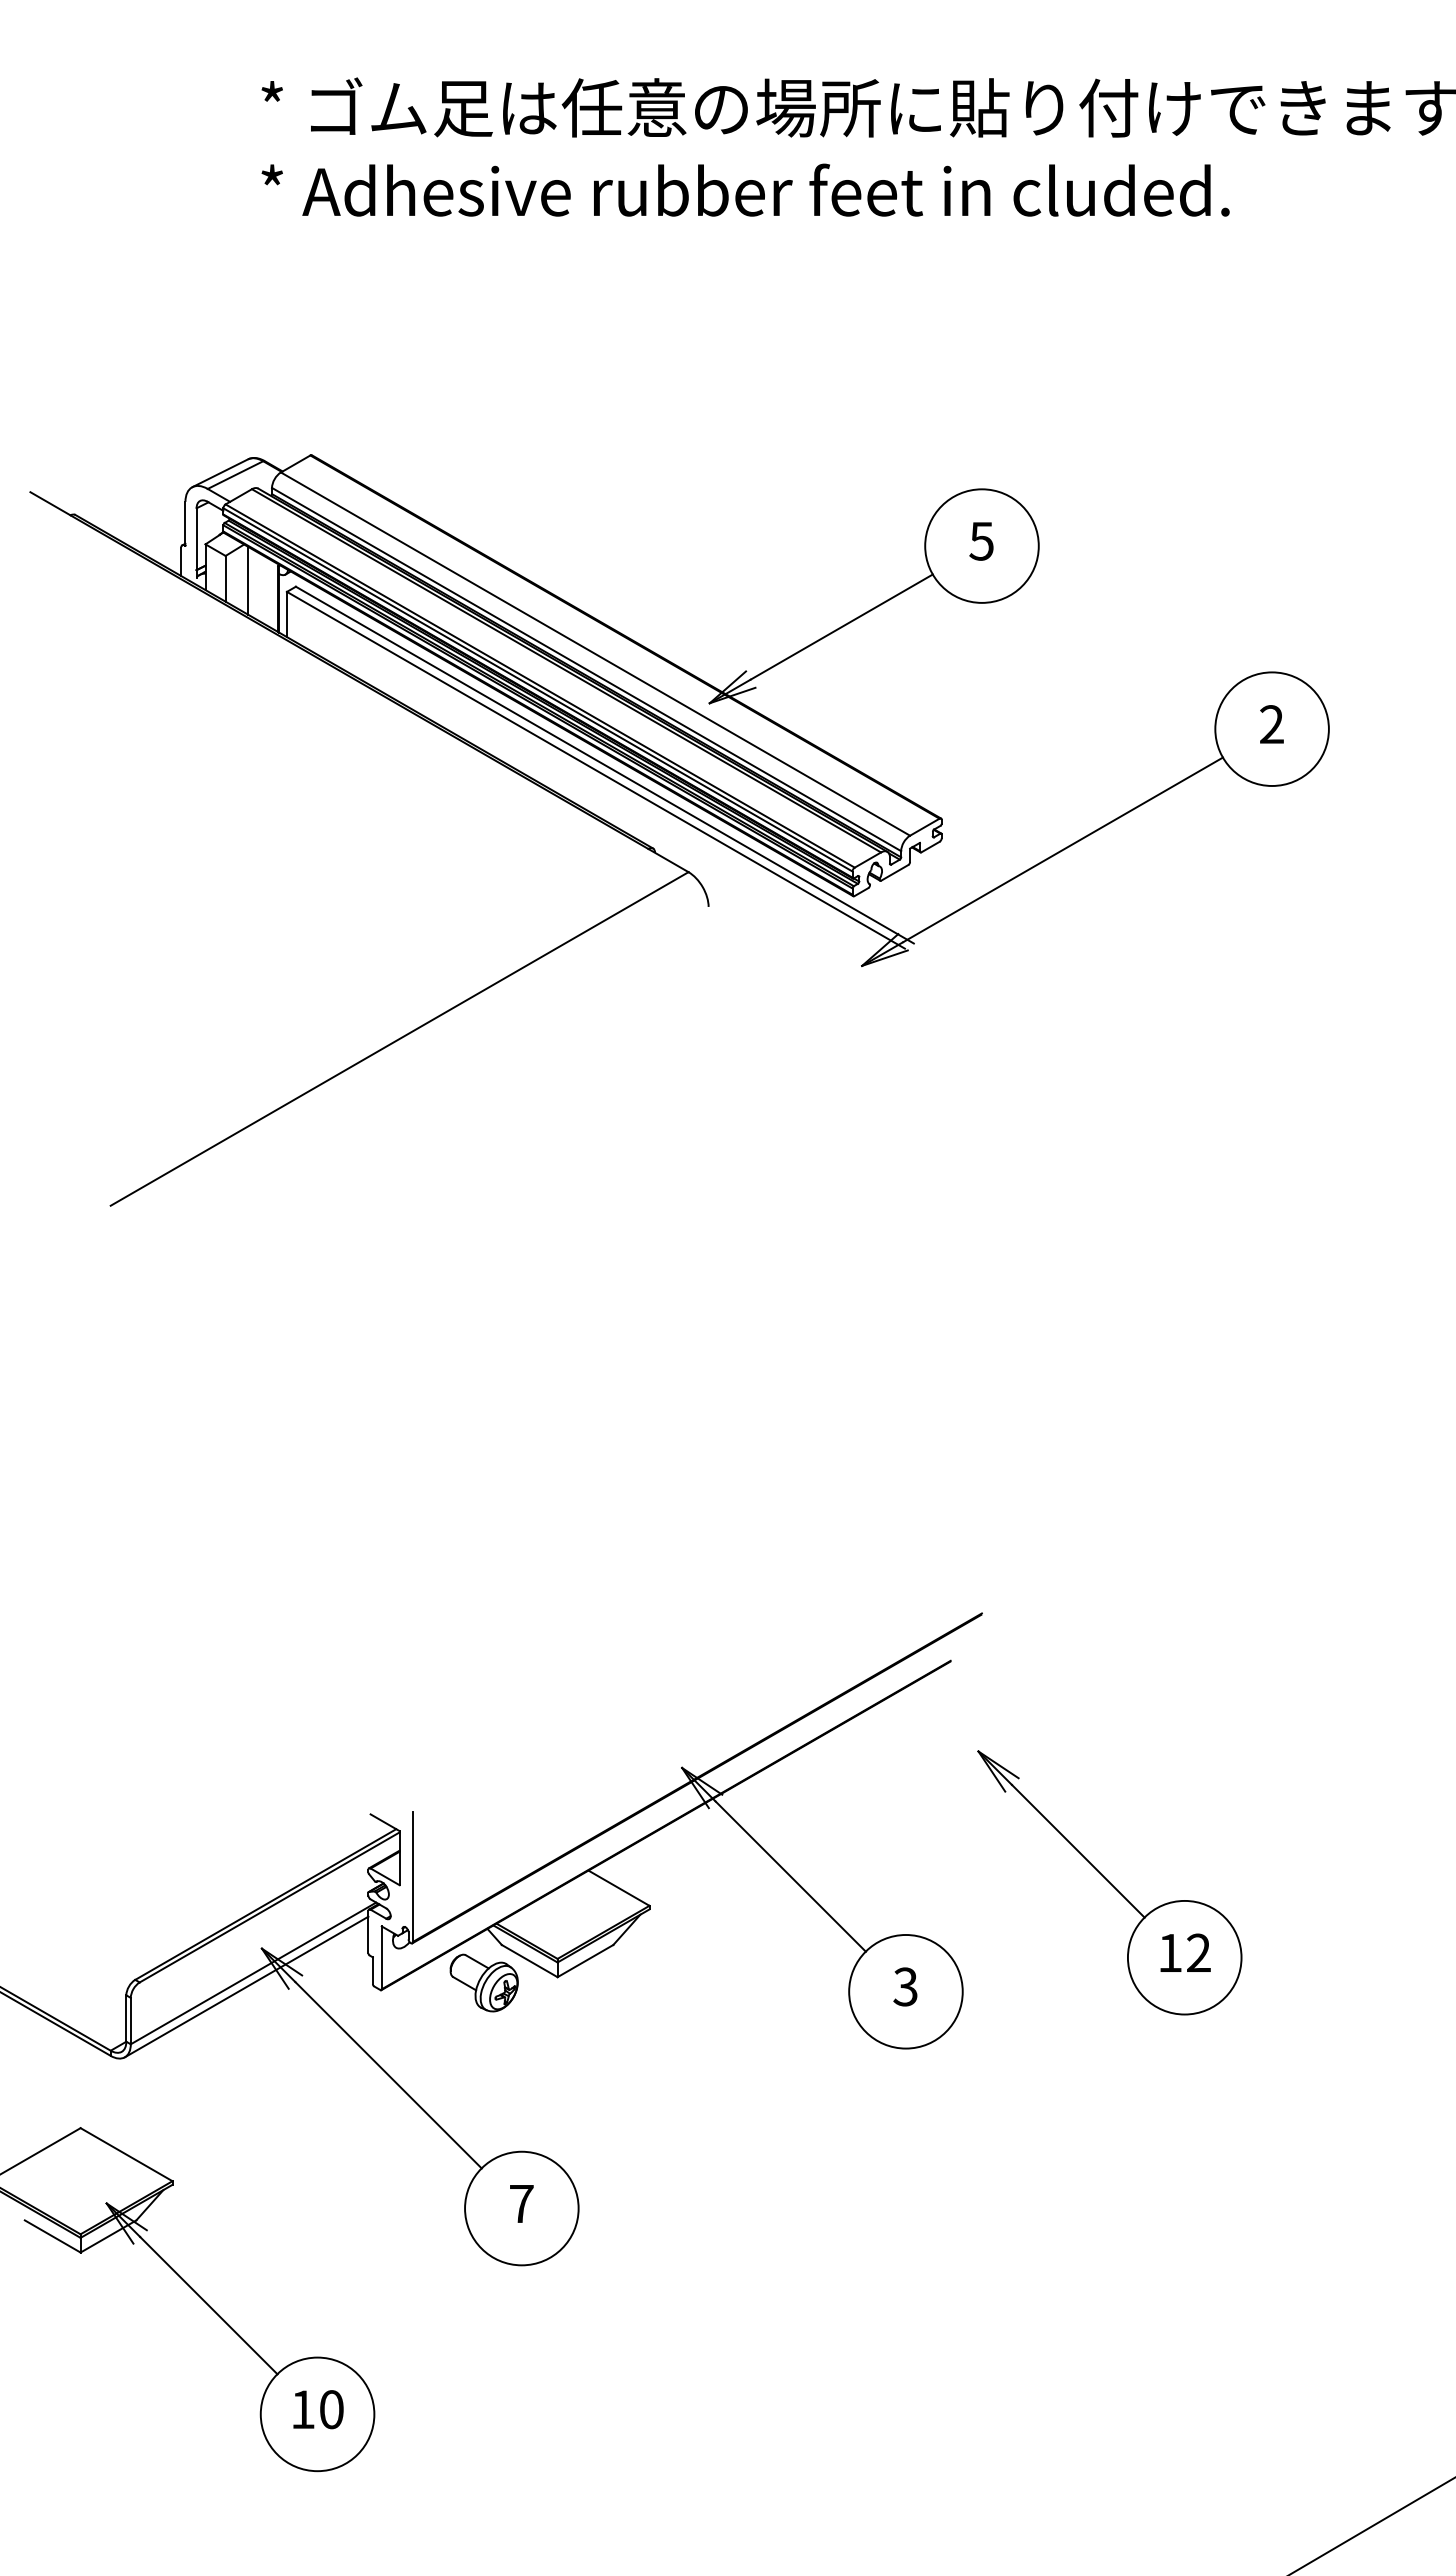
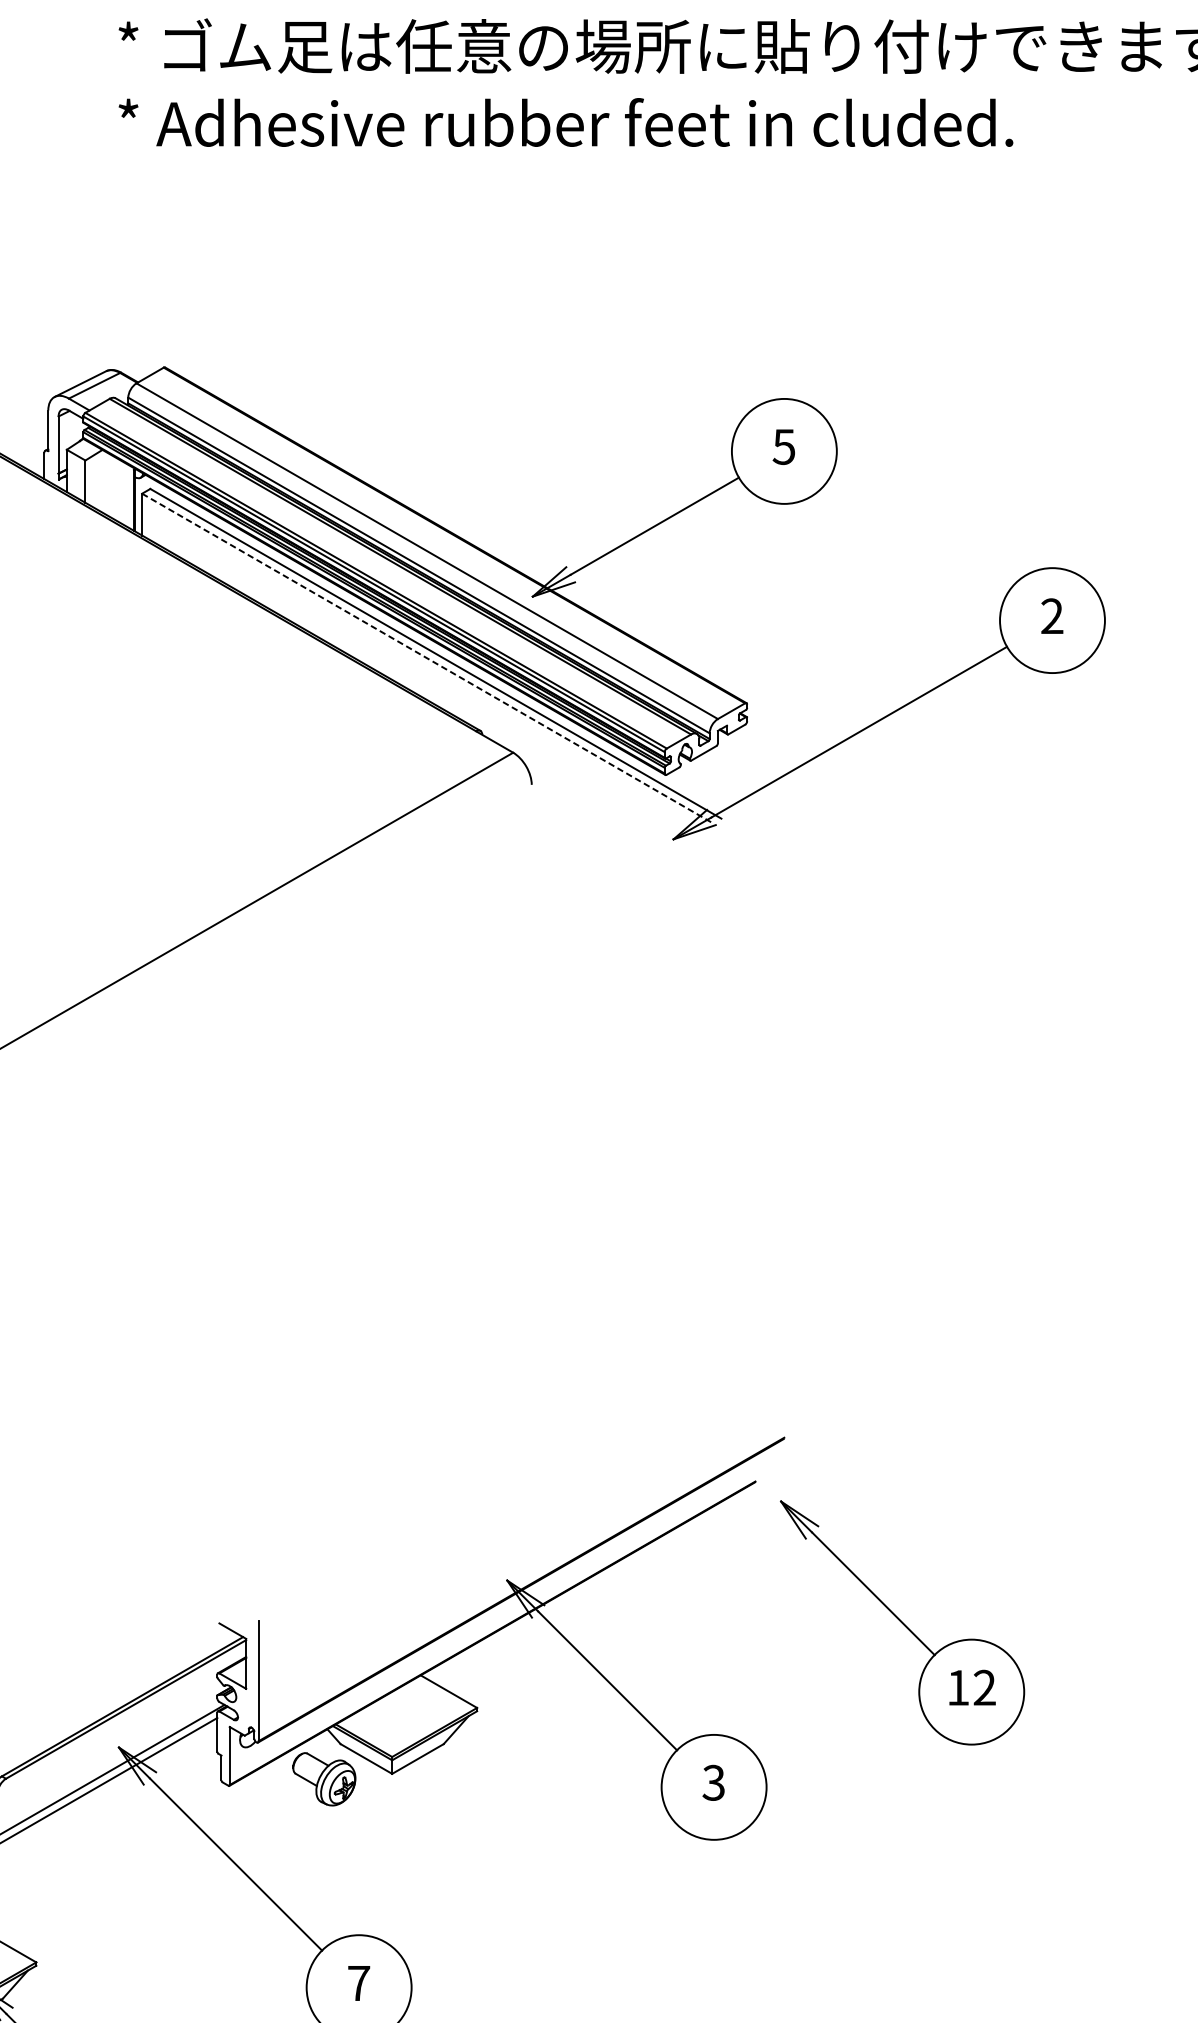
line: (247, 580) -> (105, 483), removed
line: (595, 770) -> (427, 658), solid -> dashed
part: (1109, 1882) -> (902, 1622), moved

